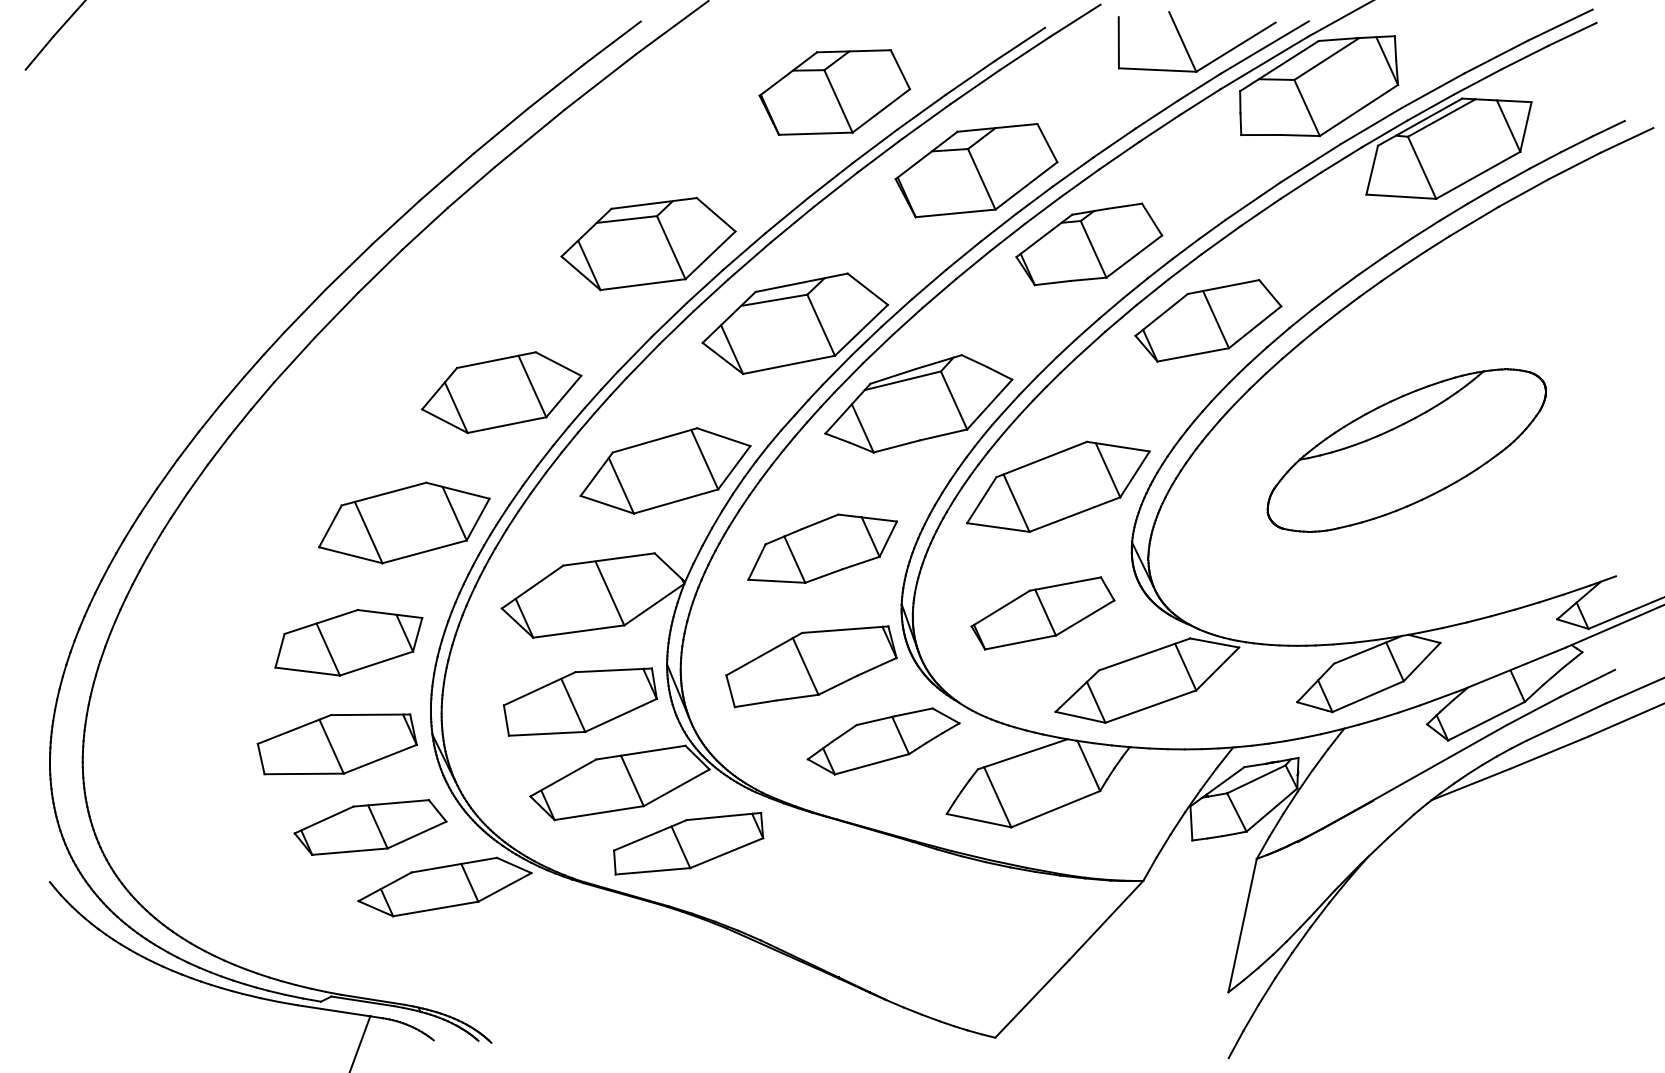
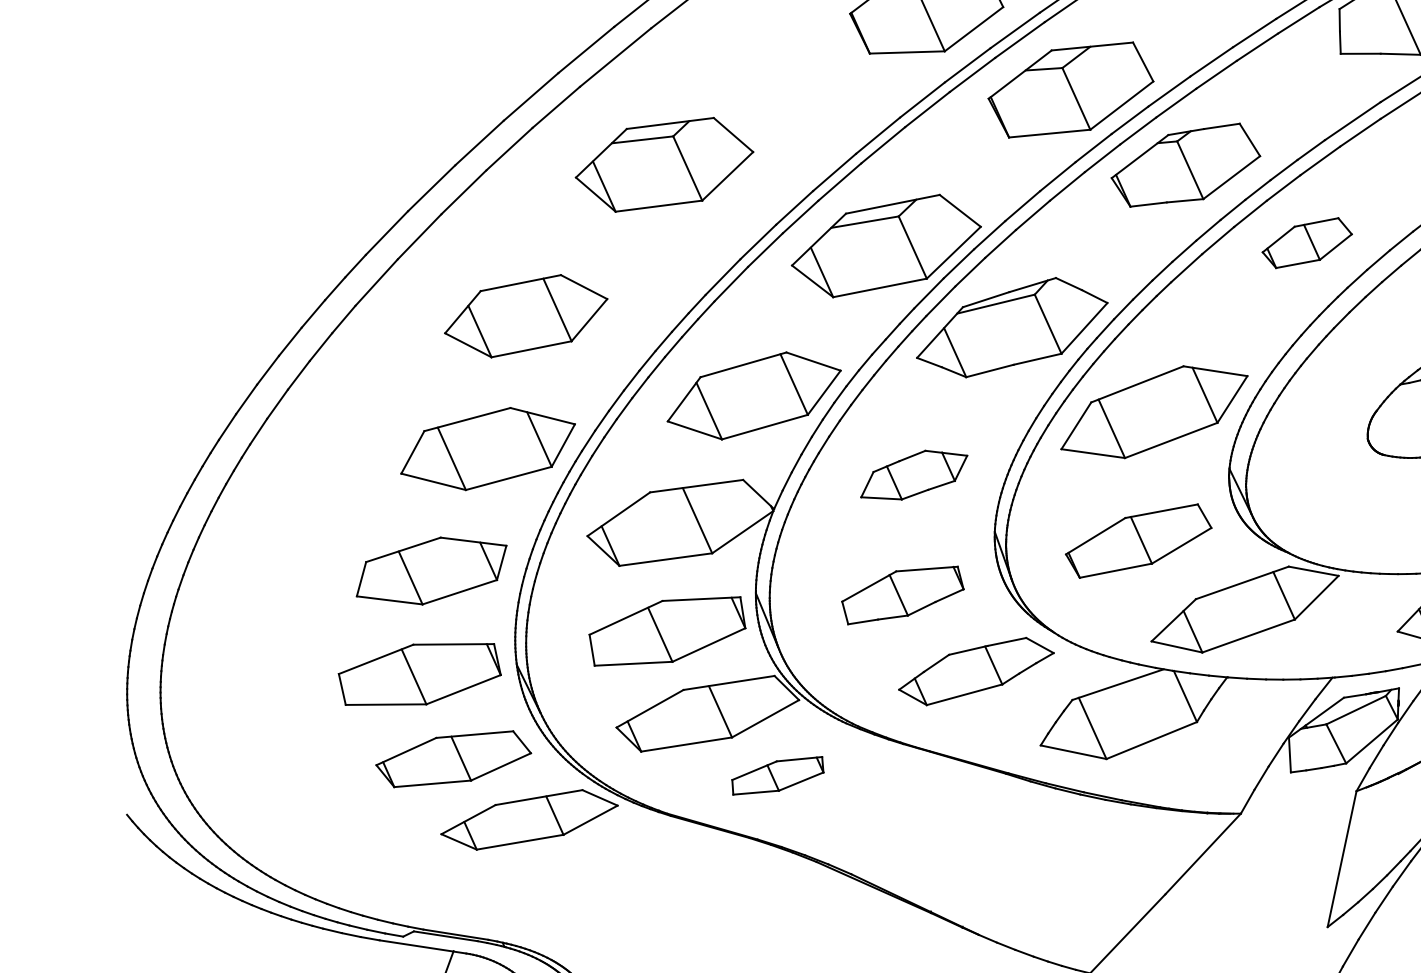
part: (648, 244) -> (664, 165), moved
part: (1208, 320) -> (1307, 242), size x0.6
part: (501, 392) -> (526, 316), moved
part: (822, 548) -> (914, 474), size x0.7
part: (811, 666) -> (902, 595), size x0.7
part: (688, 843) -> (777, 775), size x0.6

